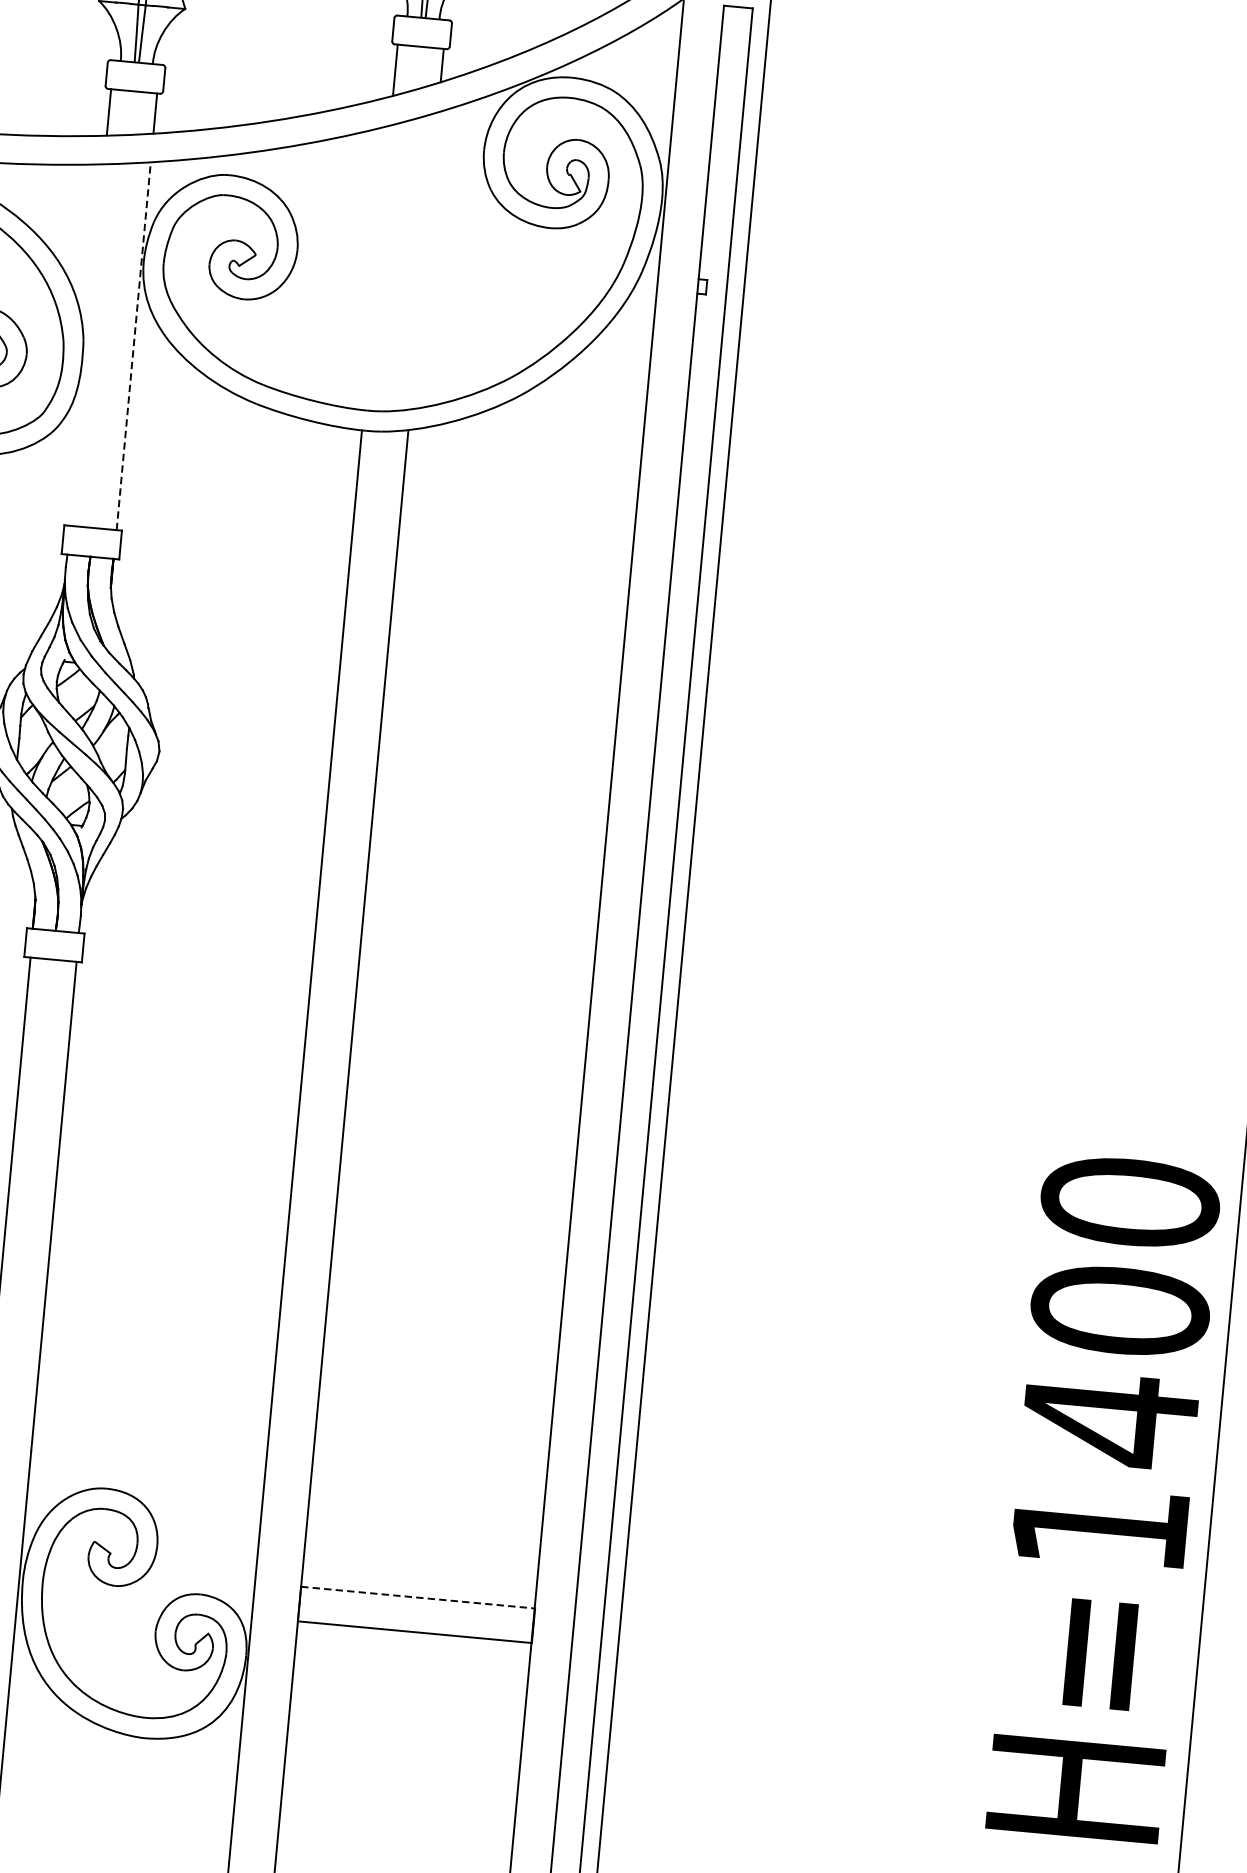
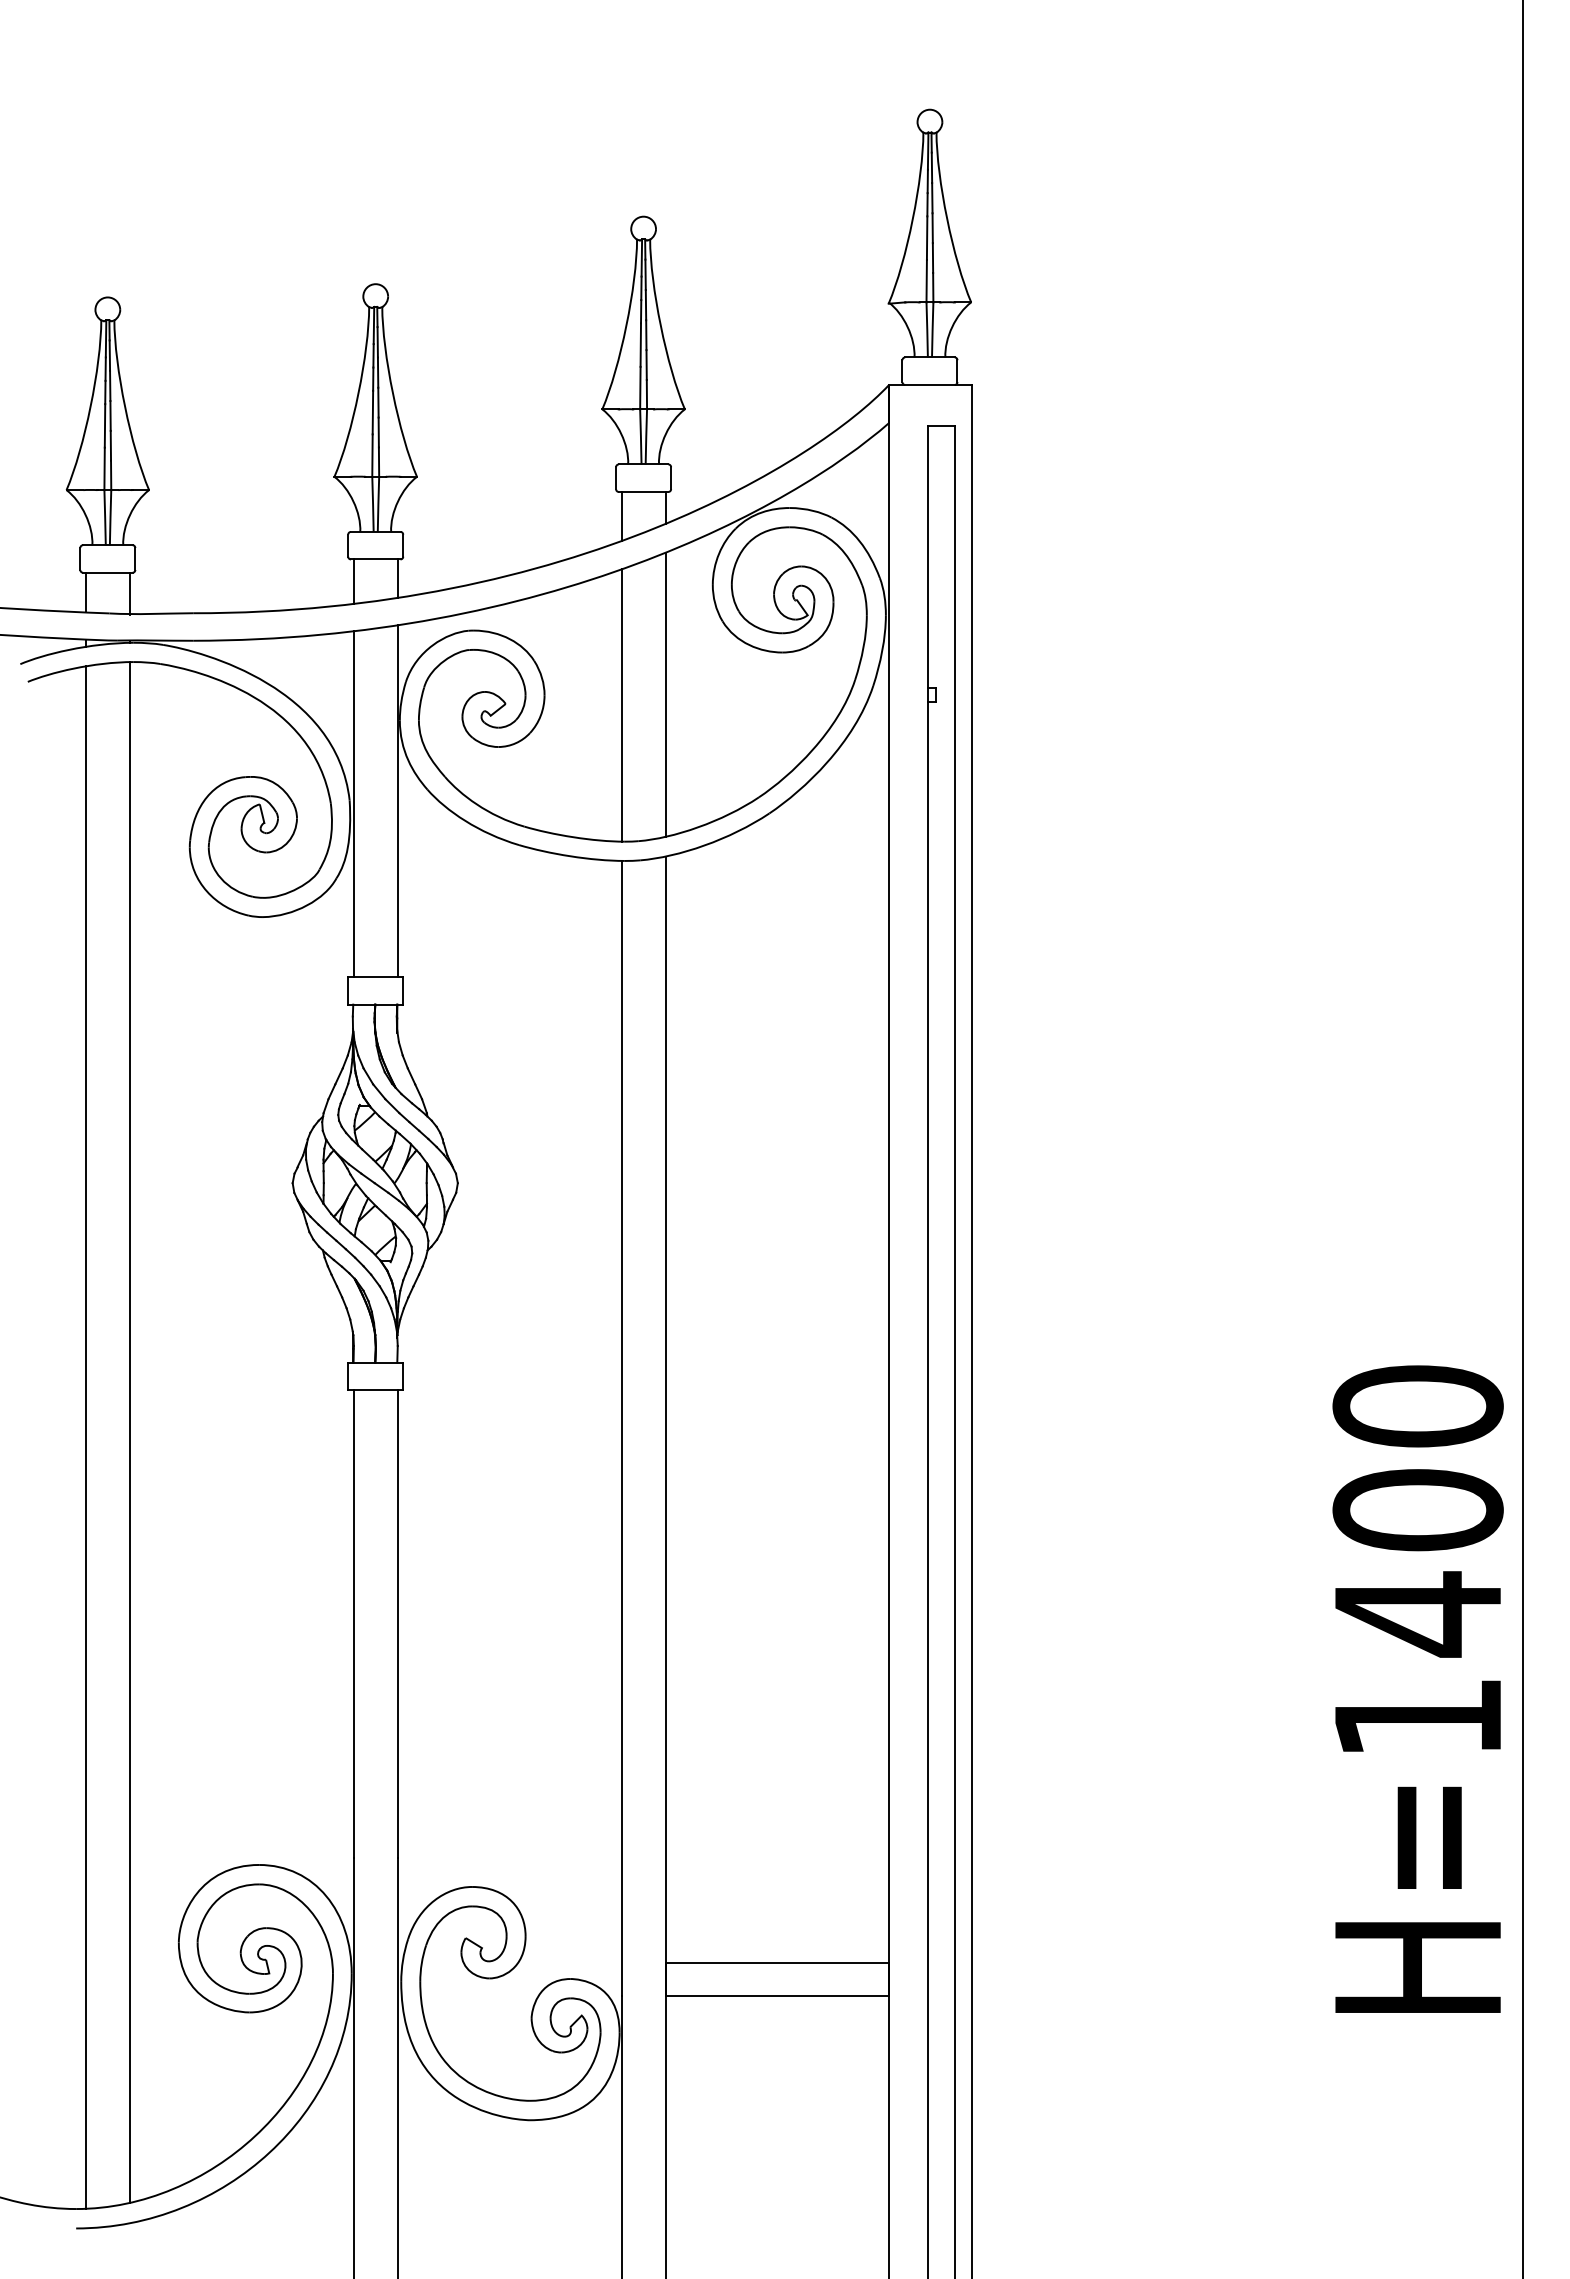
line: (424, 260) -> (665, 694), added
line: (376, 267) -> (621, 705), added
line: (87, 345) -> (353, 804), added
line: (133, 346) -> (397, 801), dashed -> solid
text: (1102, 1497) -> (1417, 1688), moved
line: (418, 1597) -> (777, 1962), dashed -> solid

